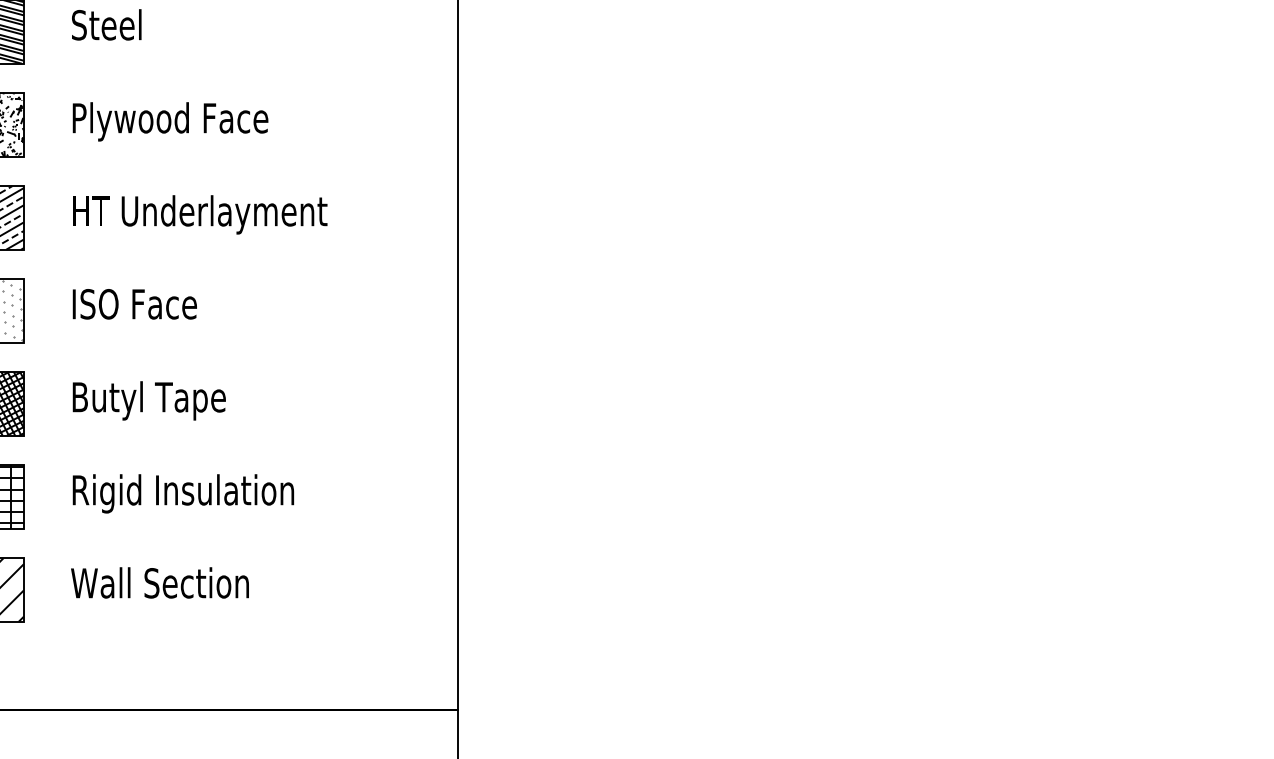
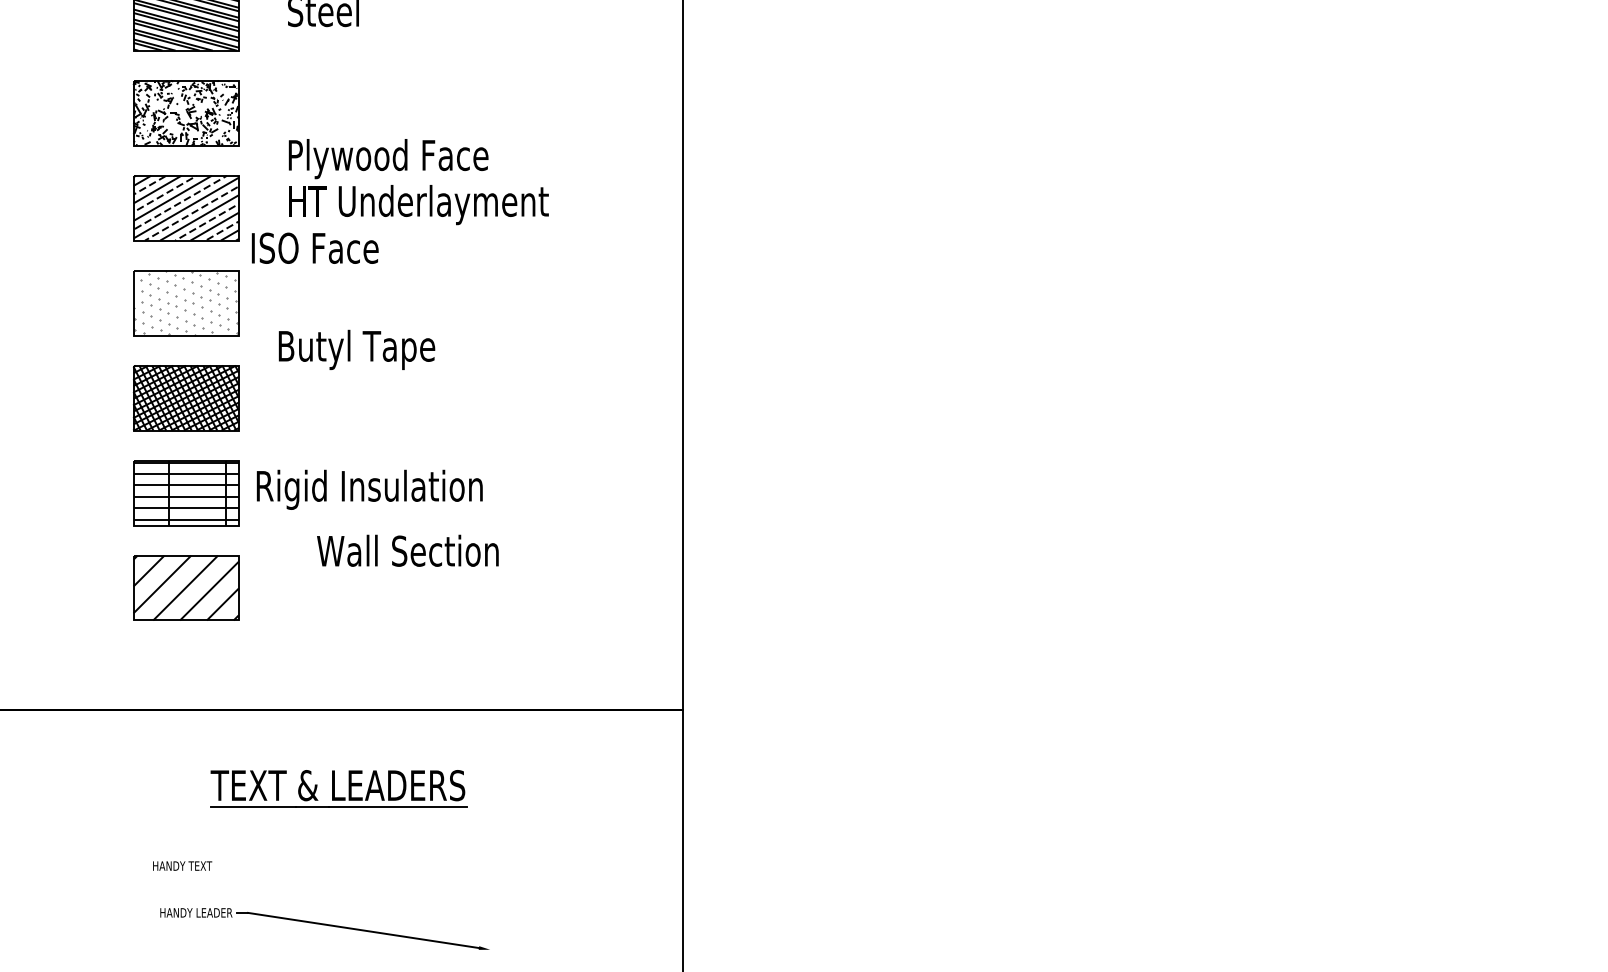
text: (170, 122) -> (388, 159), moved
text: (134, 303) -> (314, 247), moved
text: (148, 400) -> (356, 349), moved
text: (183, 493) -> (369, 489), moved
text: (159, 582) -> (407, 550), moved

